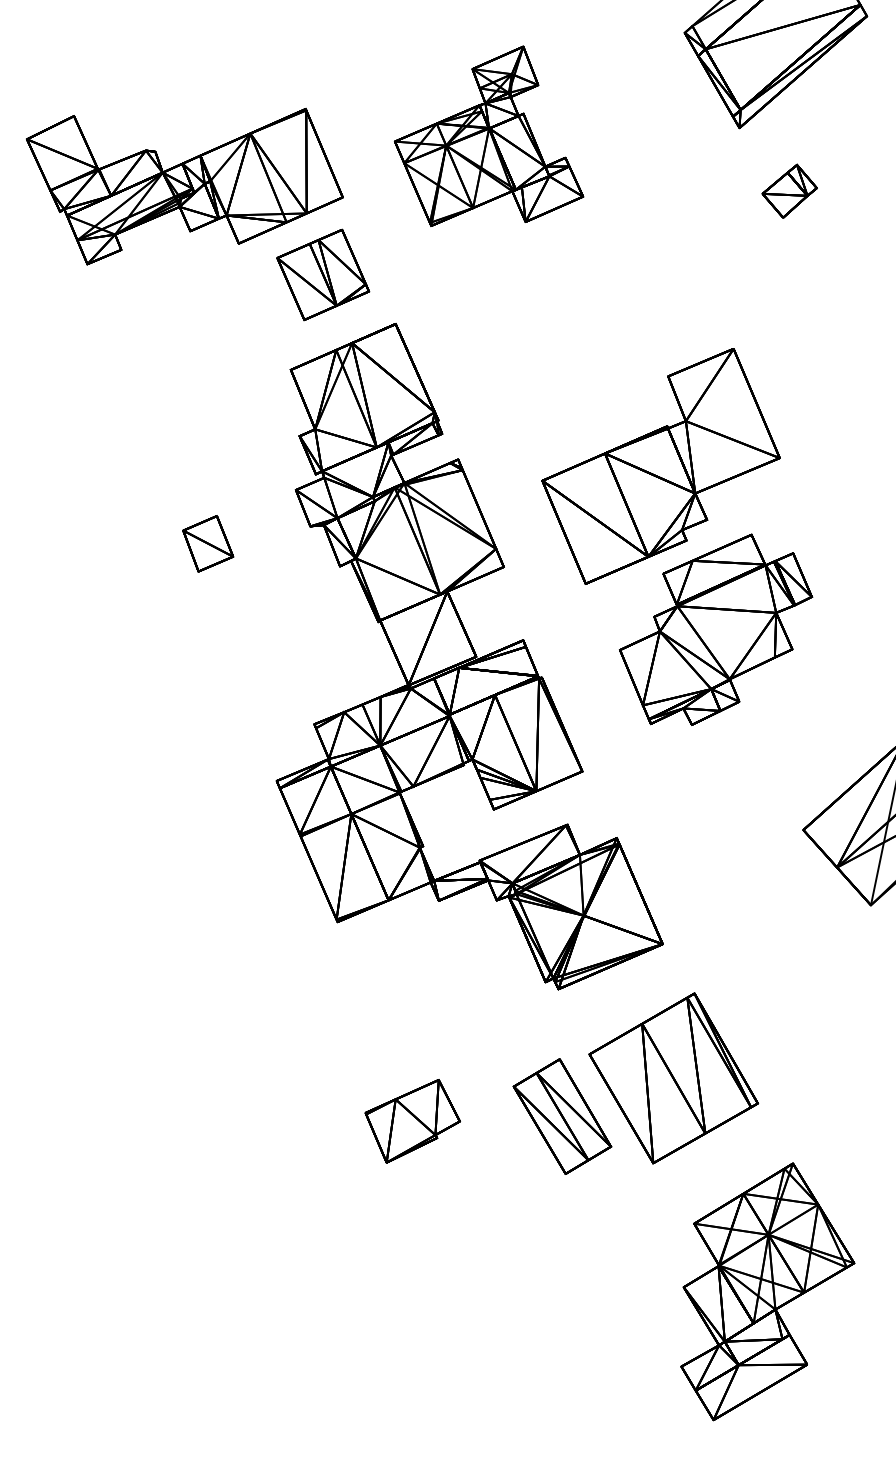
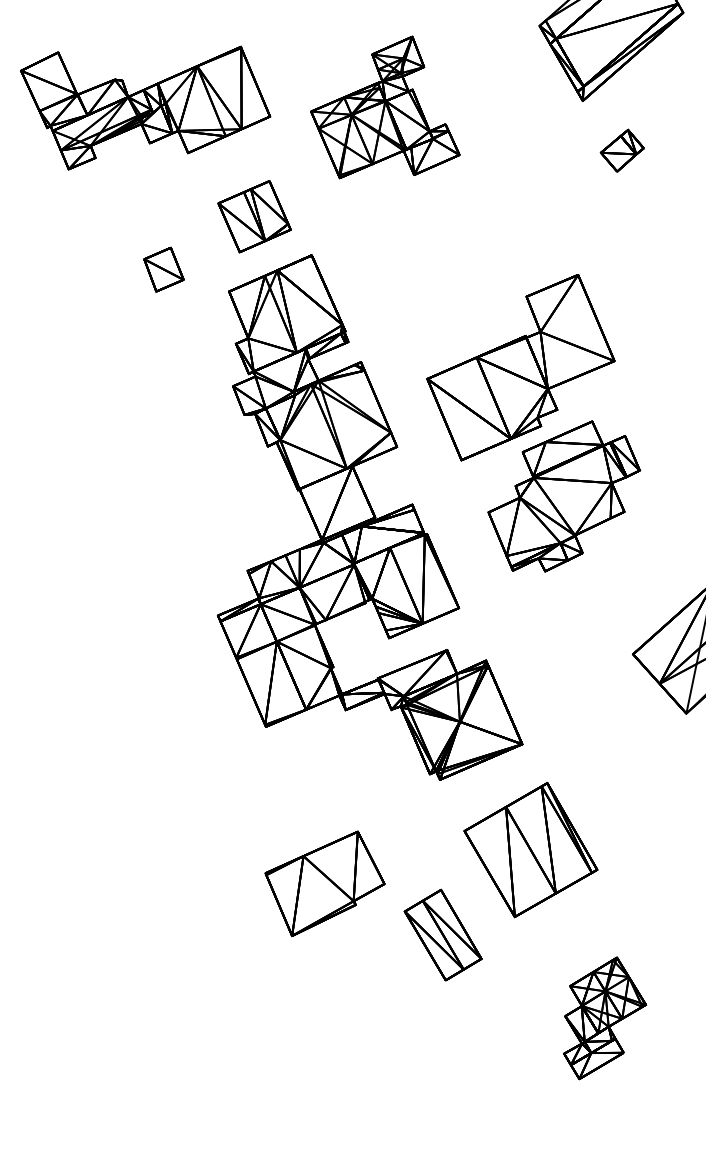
part: (184, 185) -> (145, 107), moved
part: (207, 543) -> (163, 269), moved
part: (561, 1115) -> (442, 934), moved
part: (413, 1120) -> (325, 883), size x1.6
part: (767, 1292) -> (604, 1018), size x0.6

